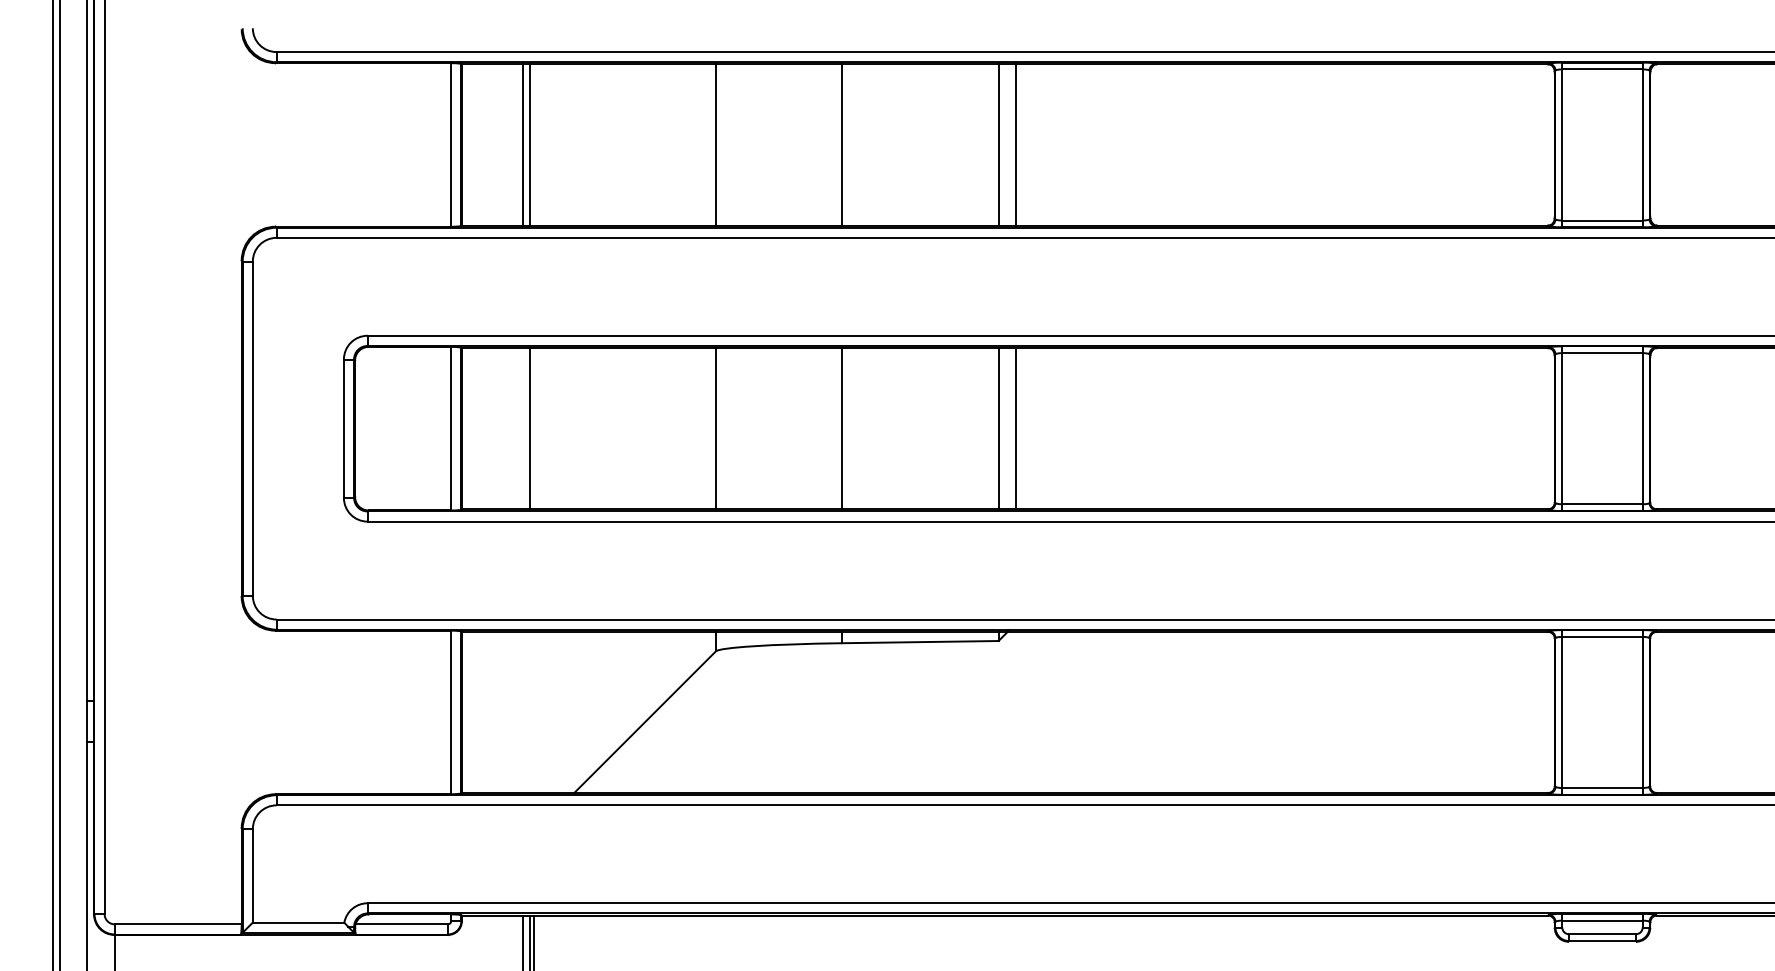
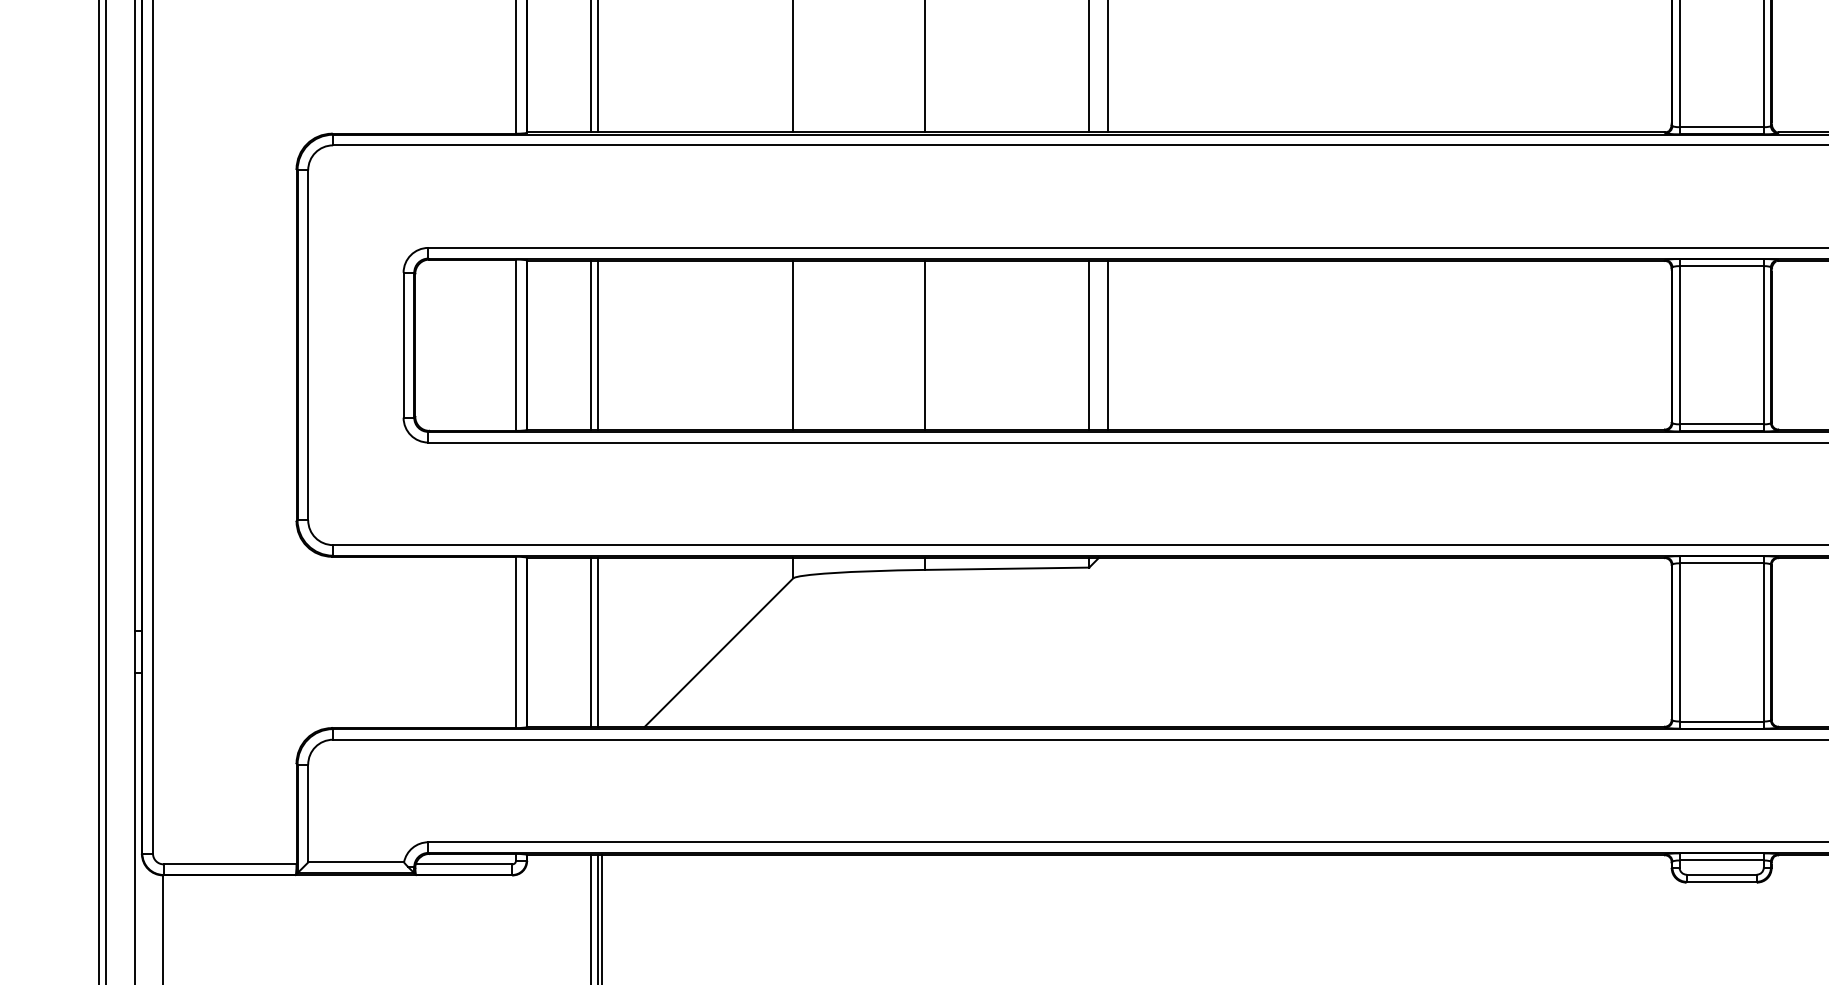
line: (523, 428) -> (591, 345), added
line: (523, 712) -> (591, 642), added
line: (529, 712) -> (597, 642), added

